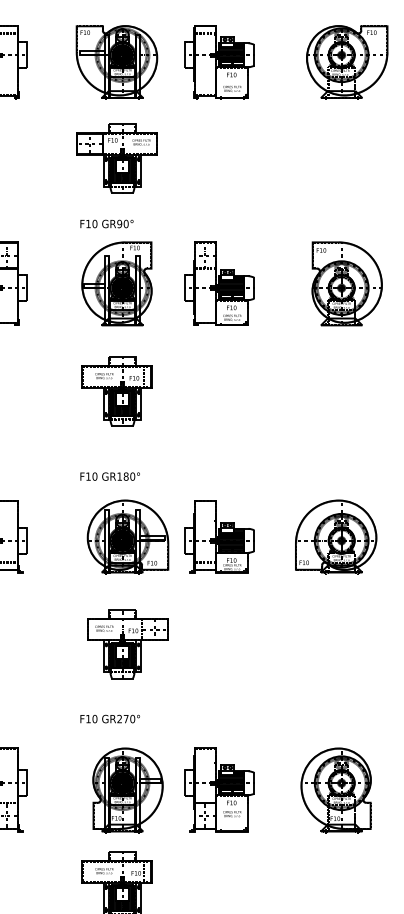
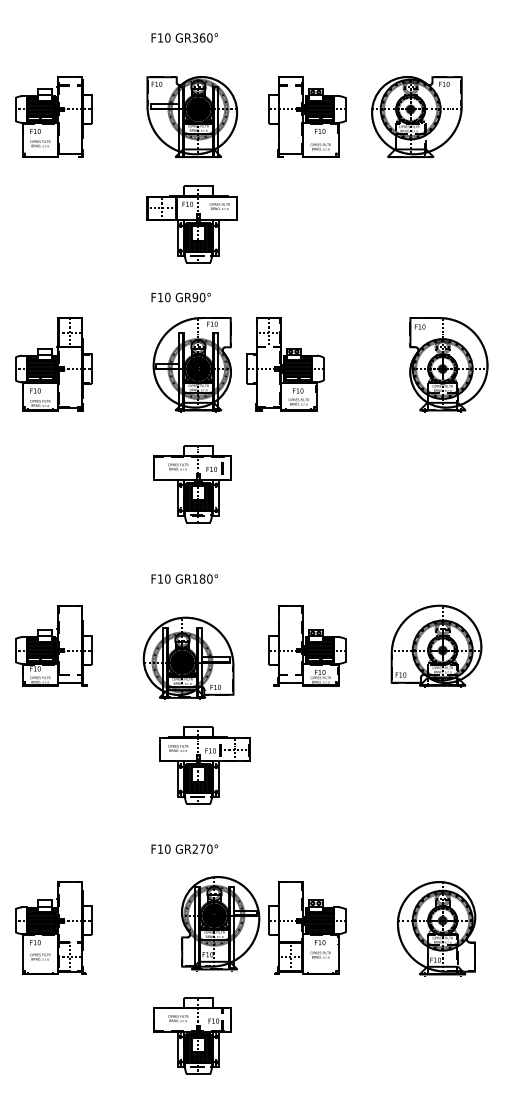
part: (346, 61) -> (416, 116), moved
part: (220, 284) -> (285, 364), moved
part: (127, 536) -> (188, 657), moved
part: (127, 790) -> (220, 923), moved

